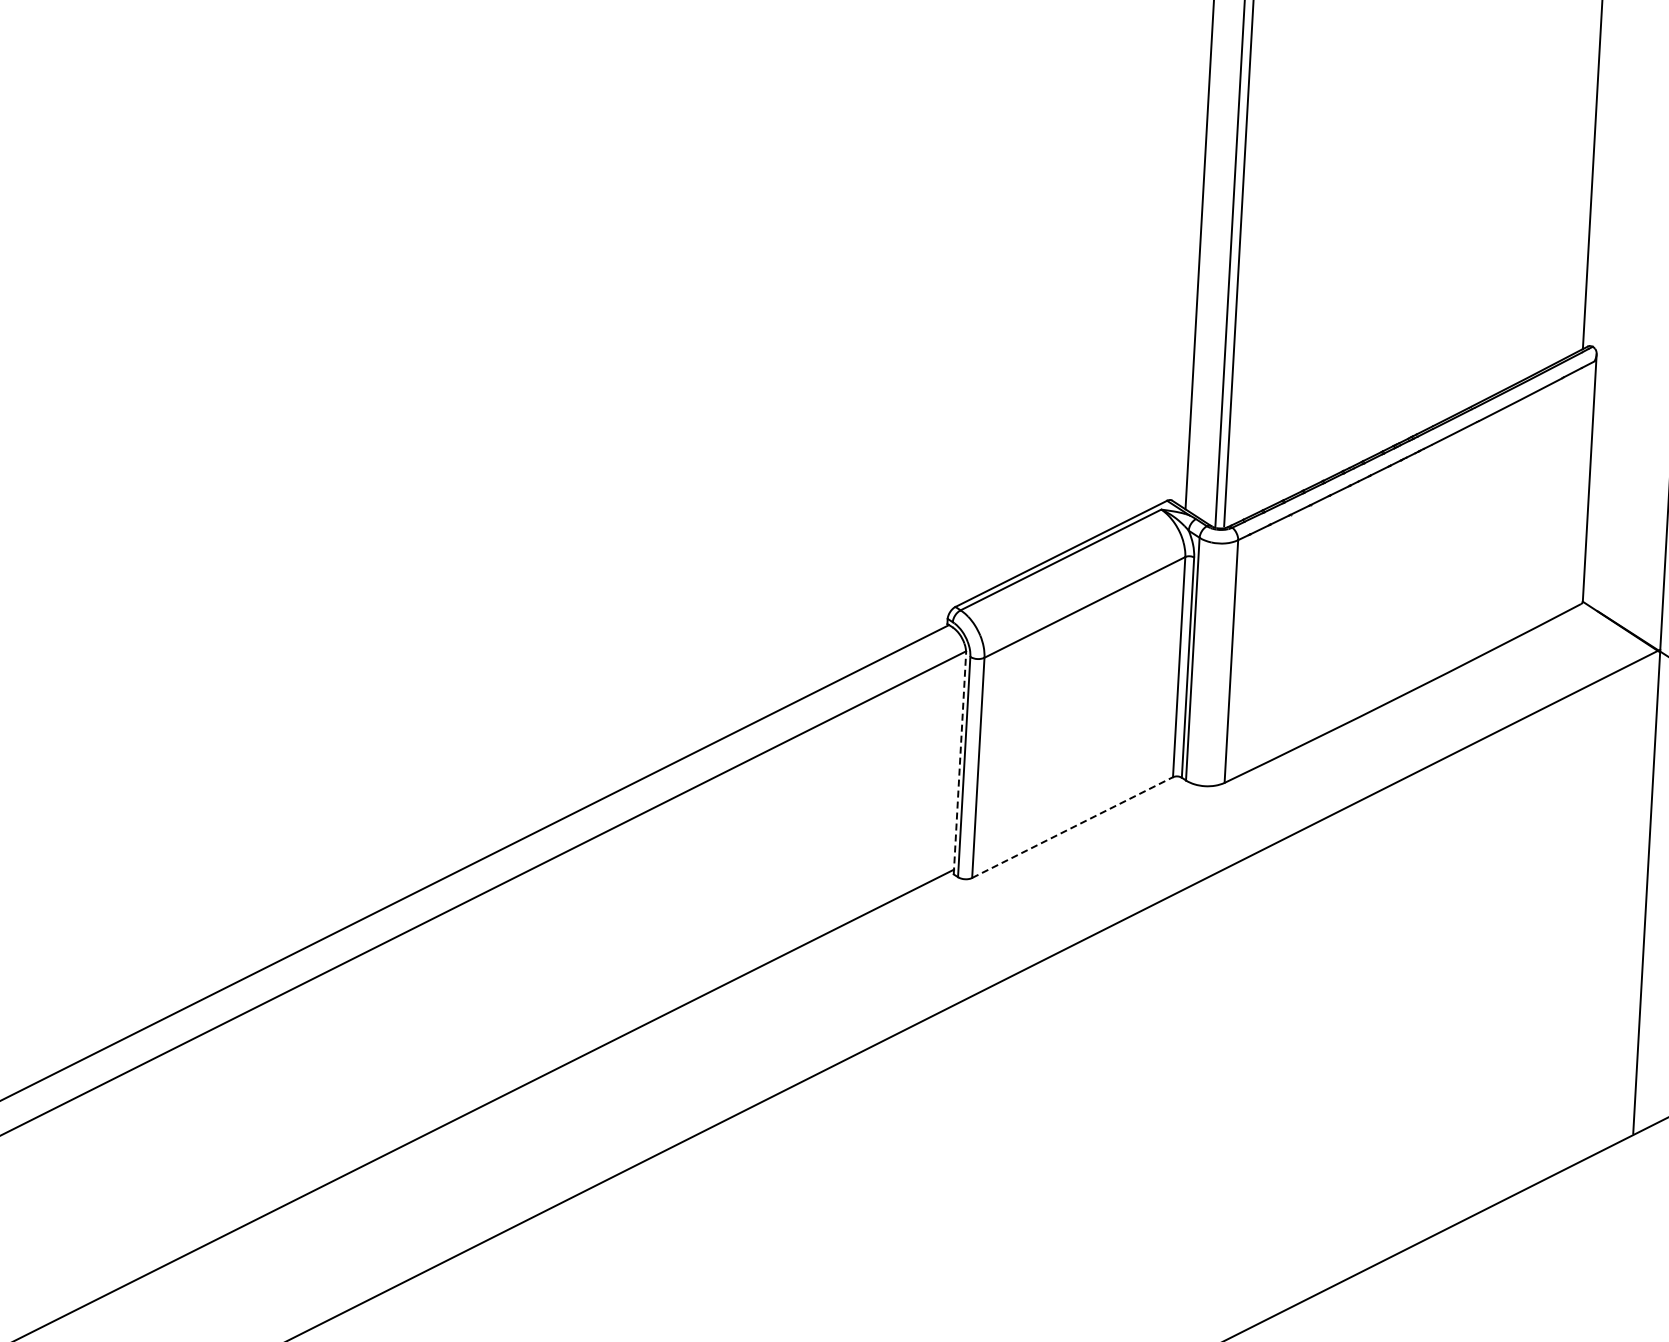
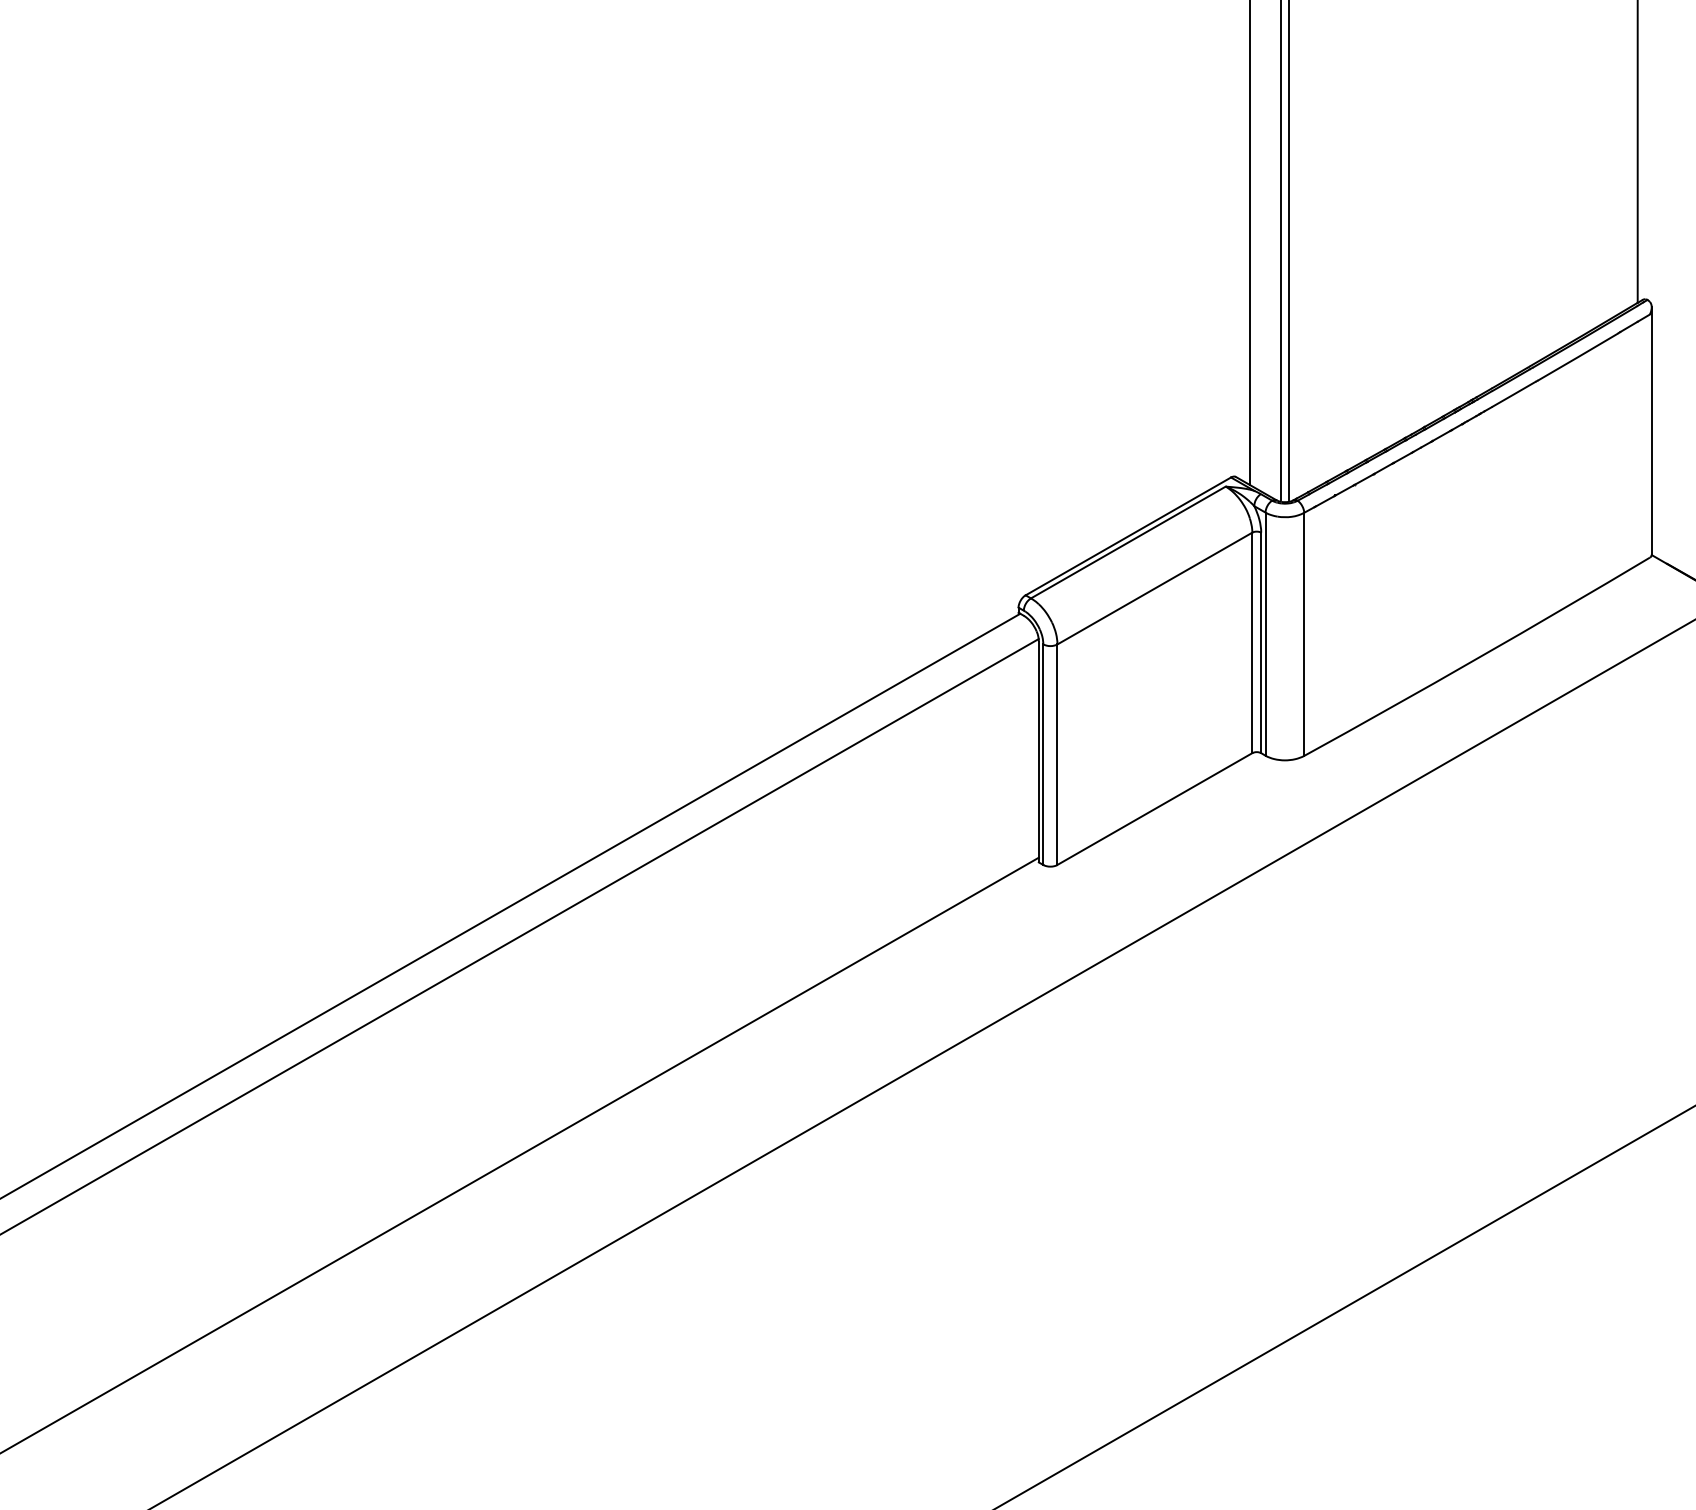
line: (959, 763) -> (1038, 751), dashed -> solid
line: (1073, 827) -> (1155, 808), dashed -> solid

